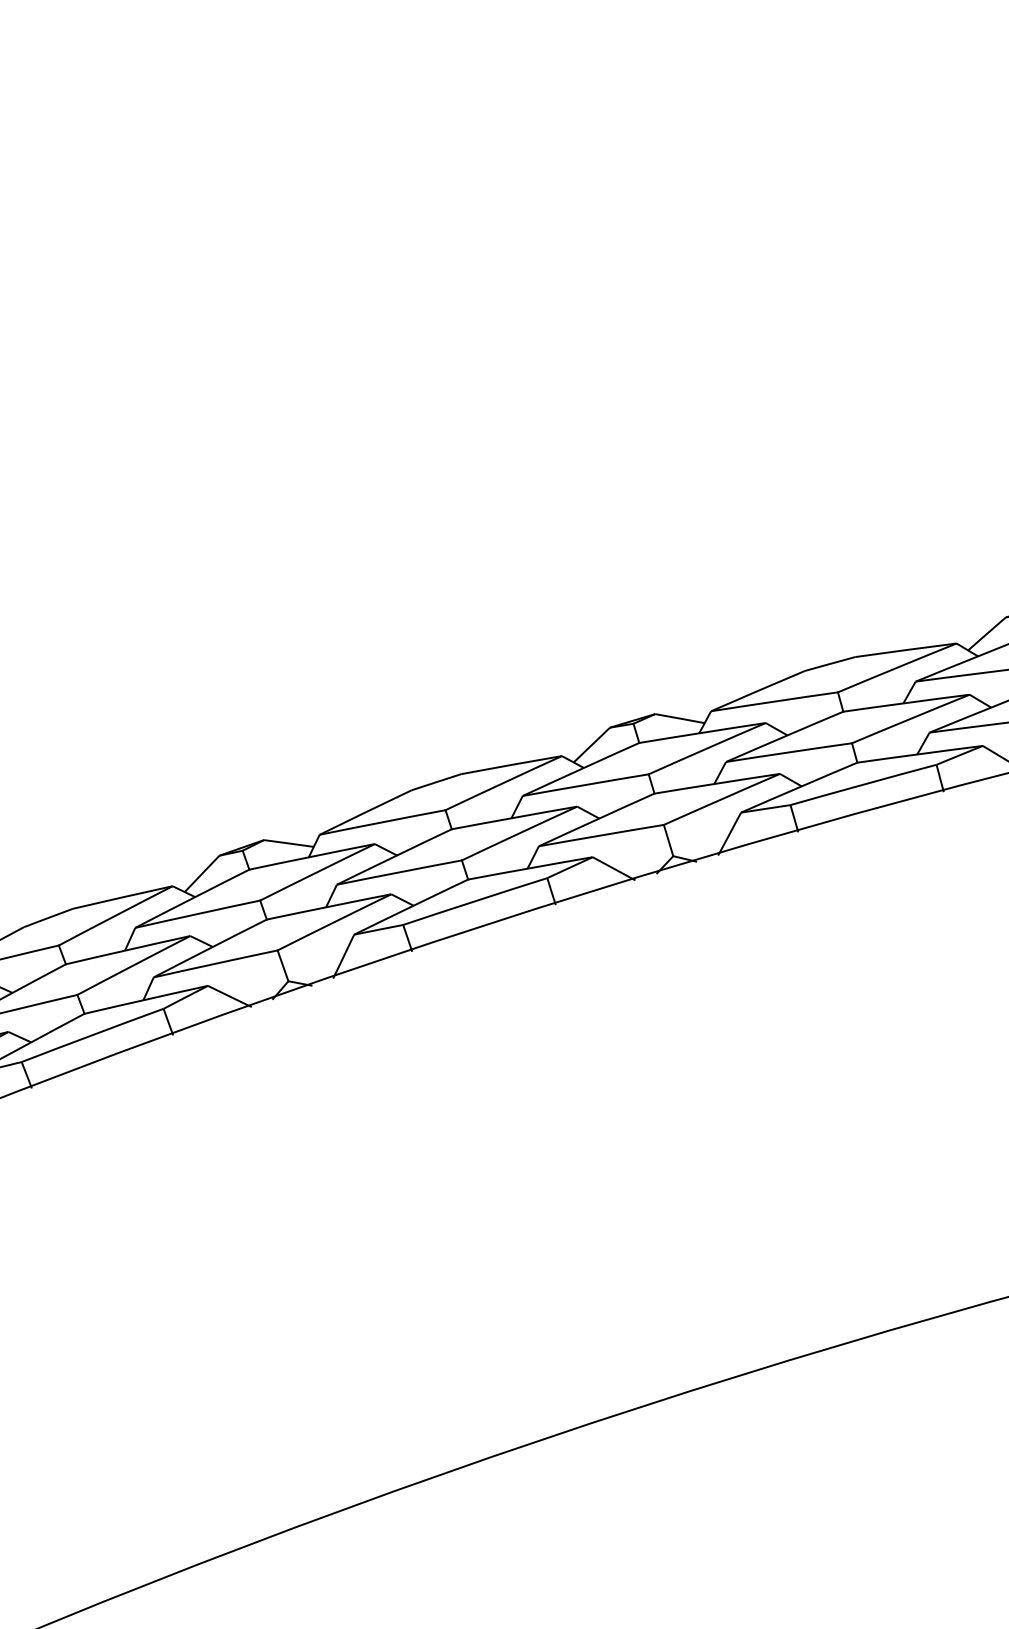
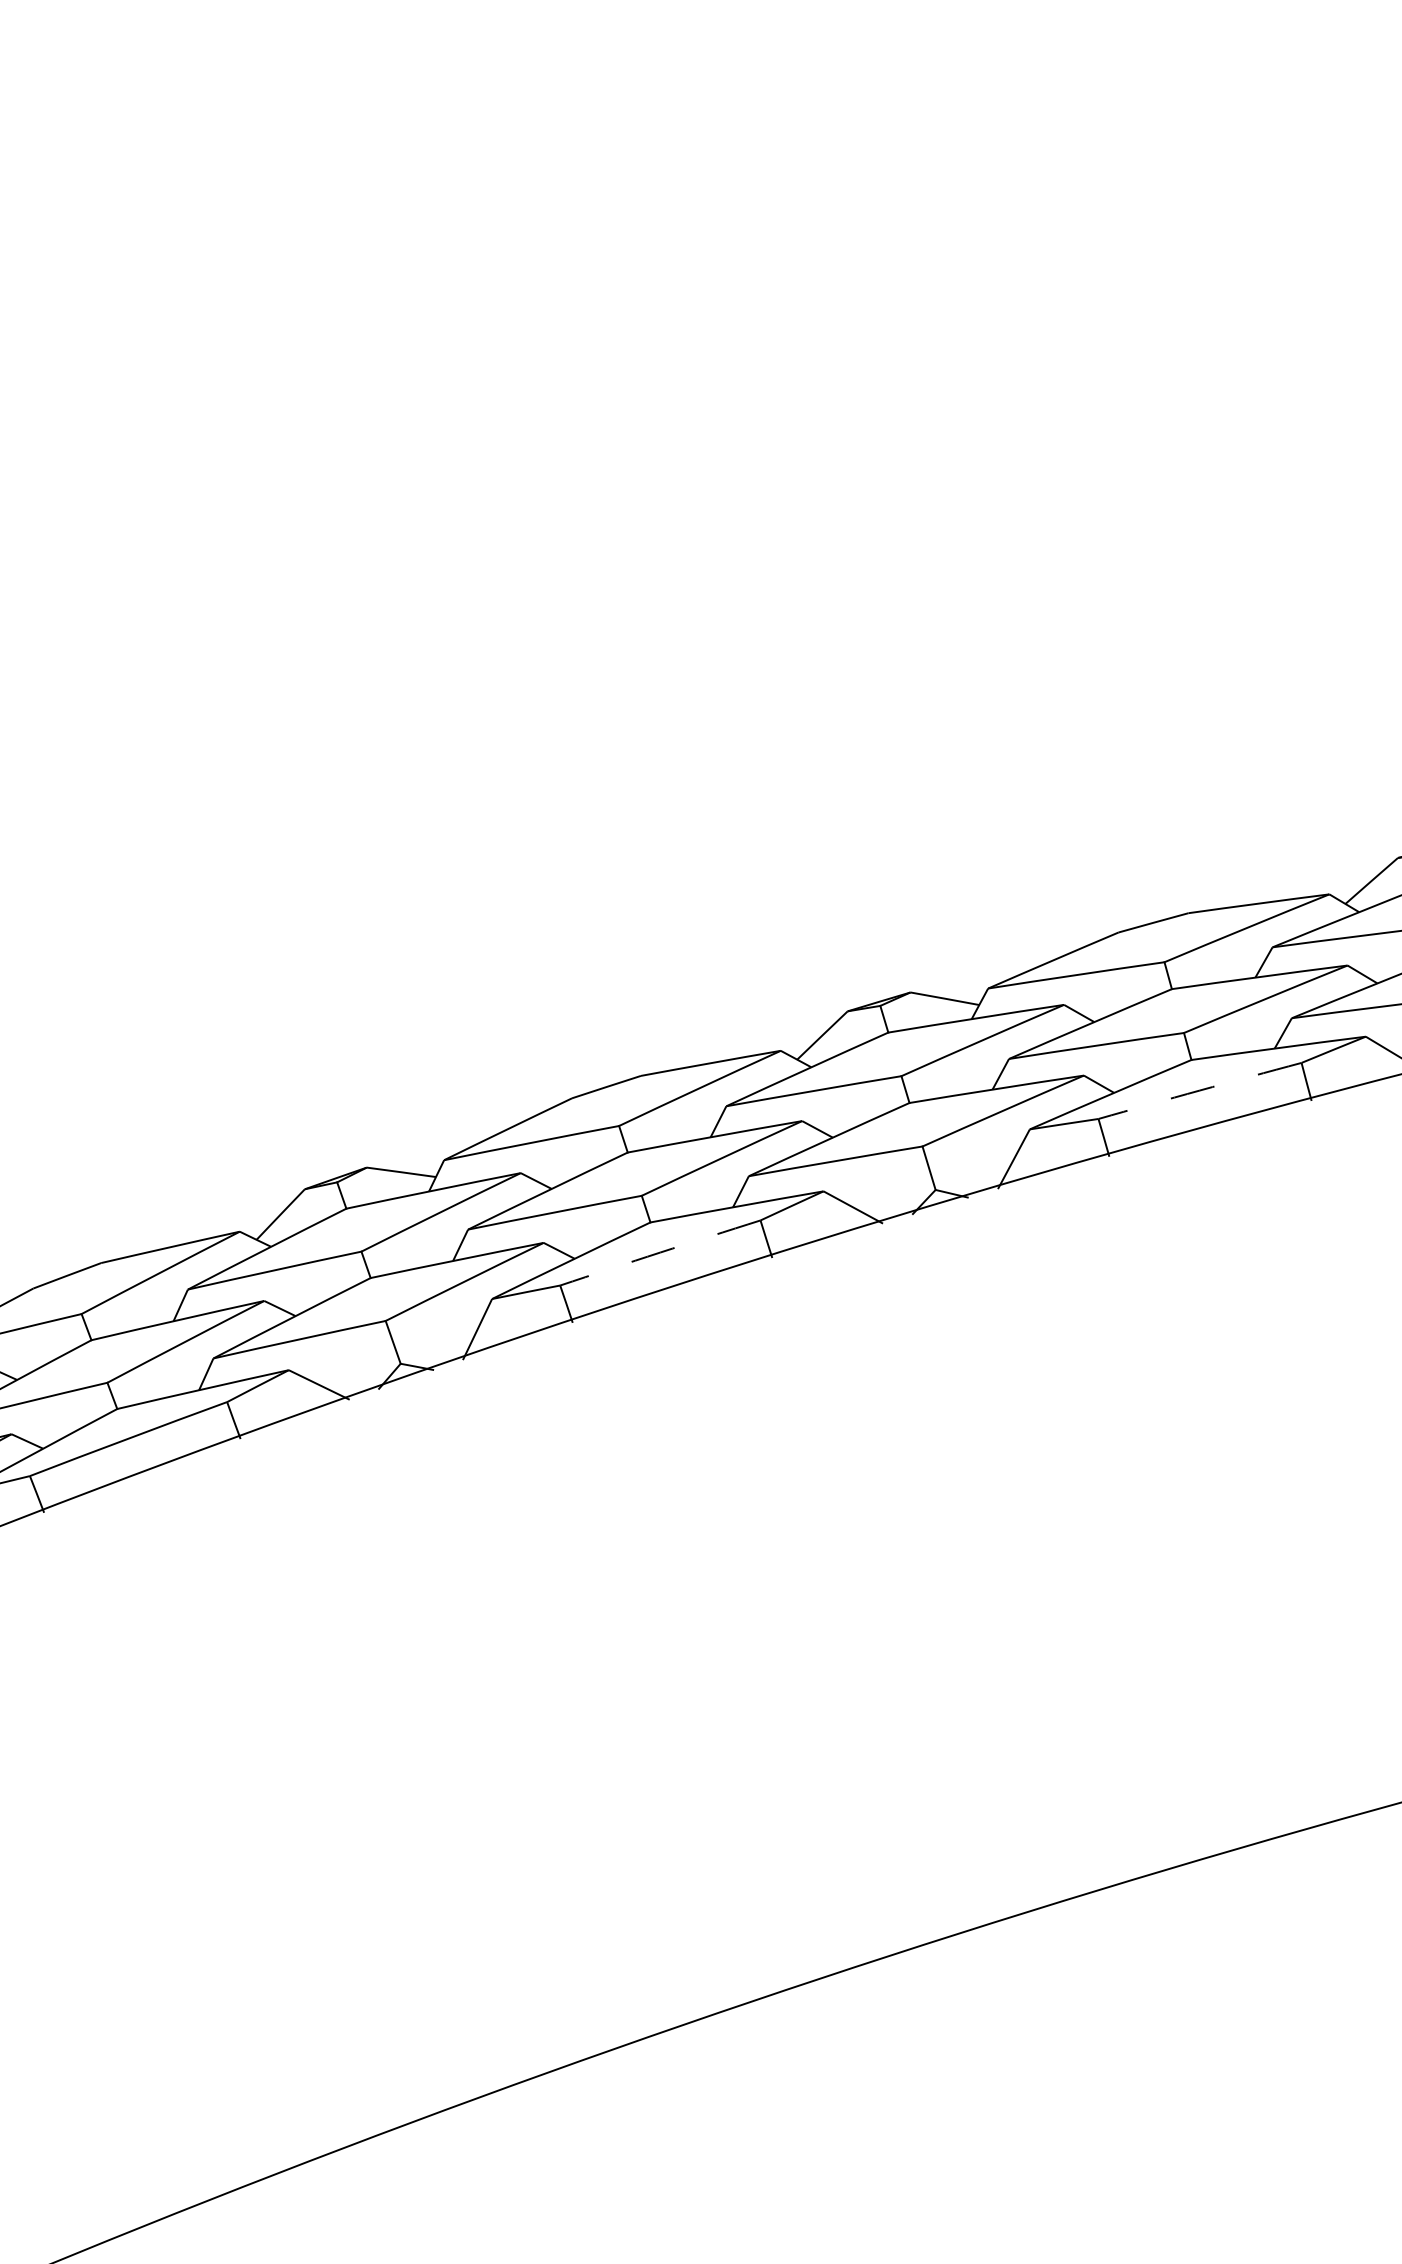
arc: (863, 784) -> (1199, 1090), solid -> dashed
arc: (475, 901) -> (660, 1252), solid -> dashed

